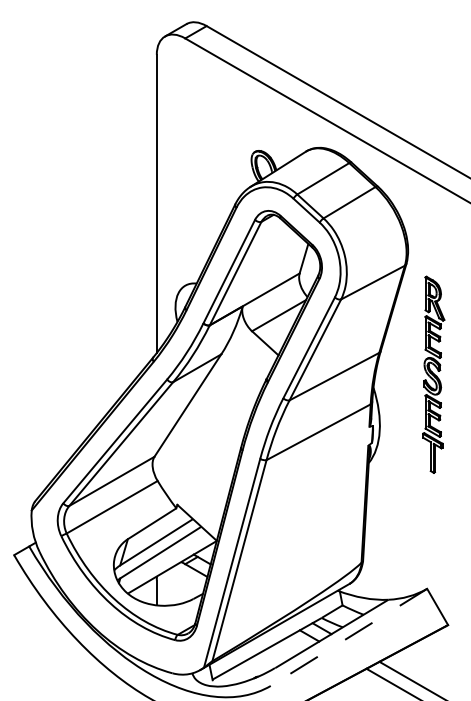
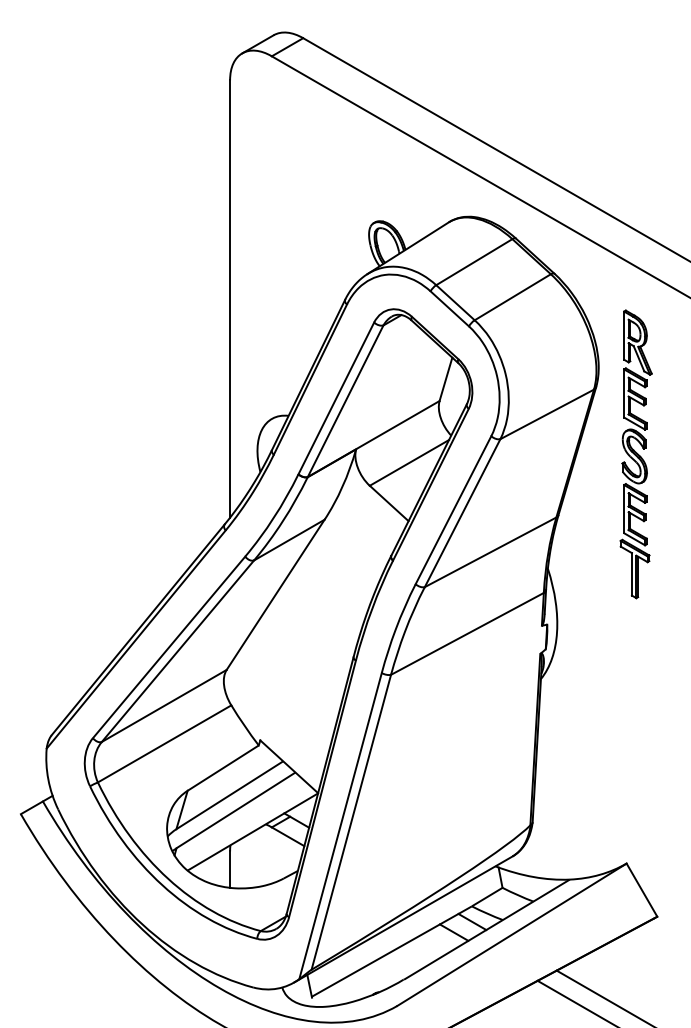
part: (433, 374) -> (635, 453), moved
line: (348, 637) -> (511, 934), dashed -> solid

